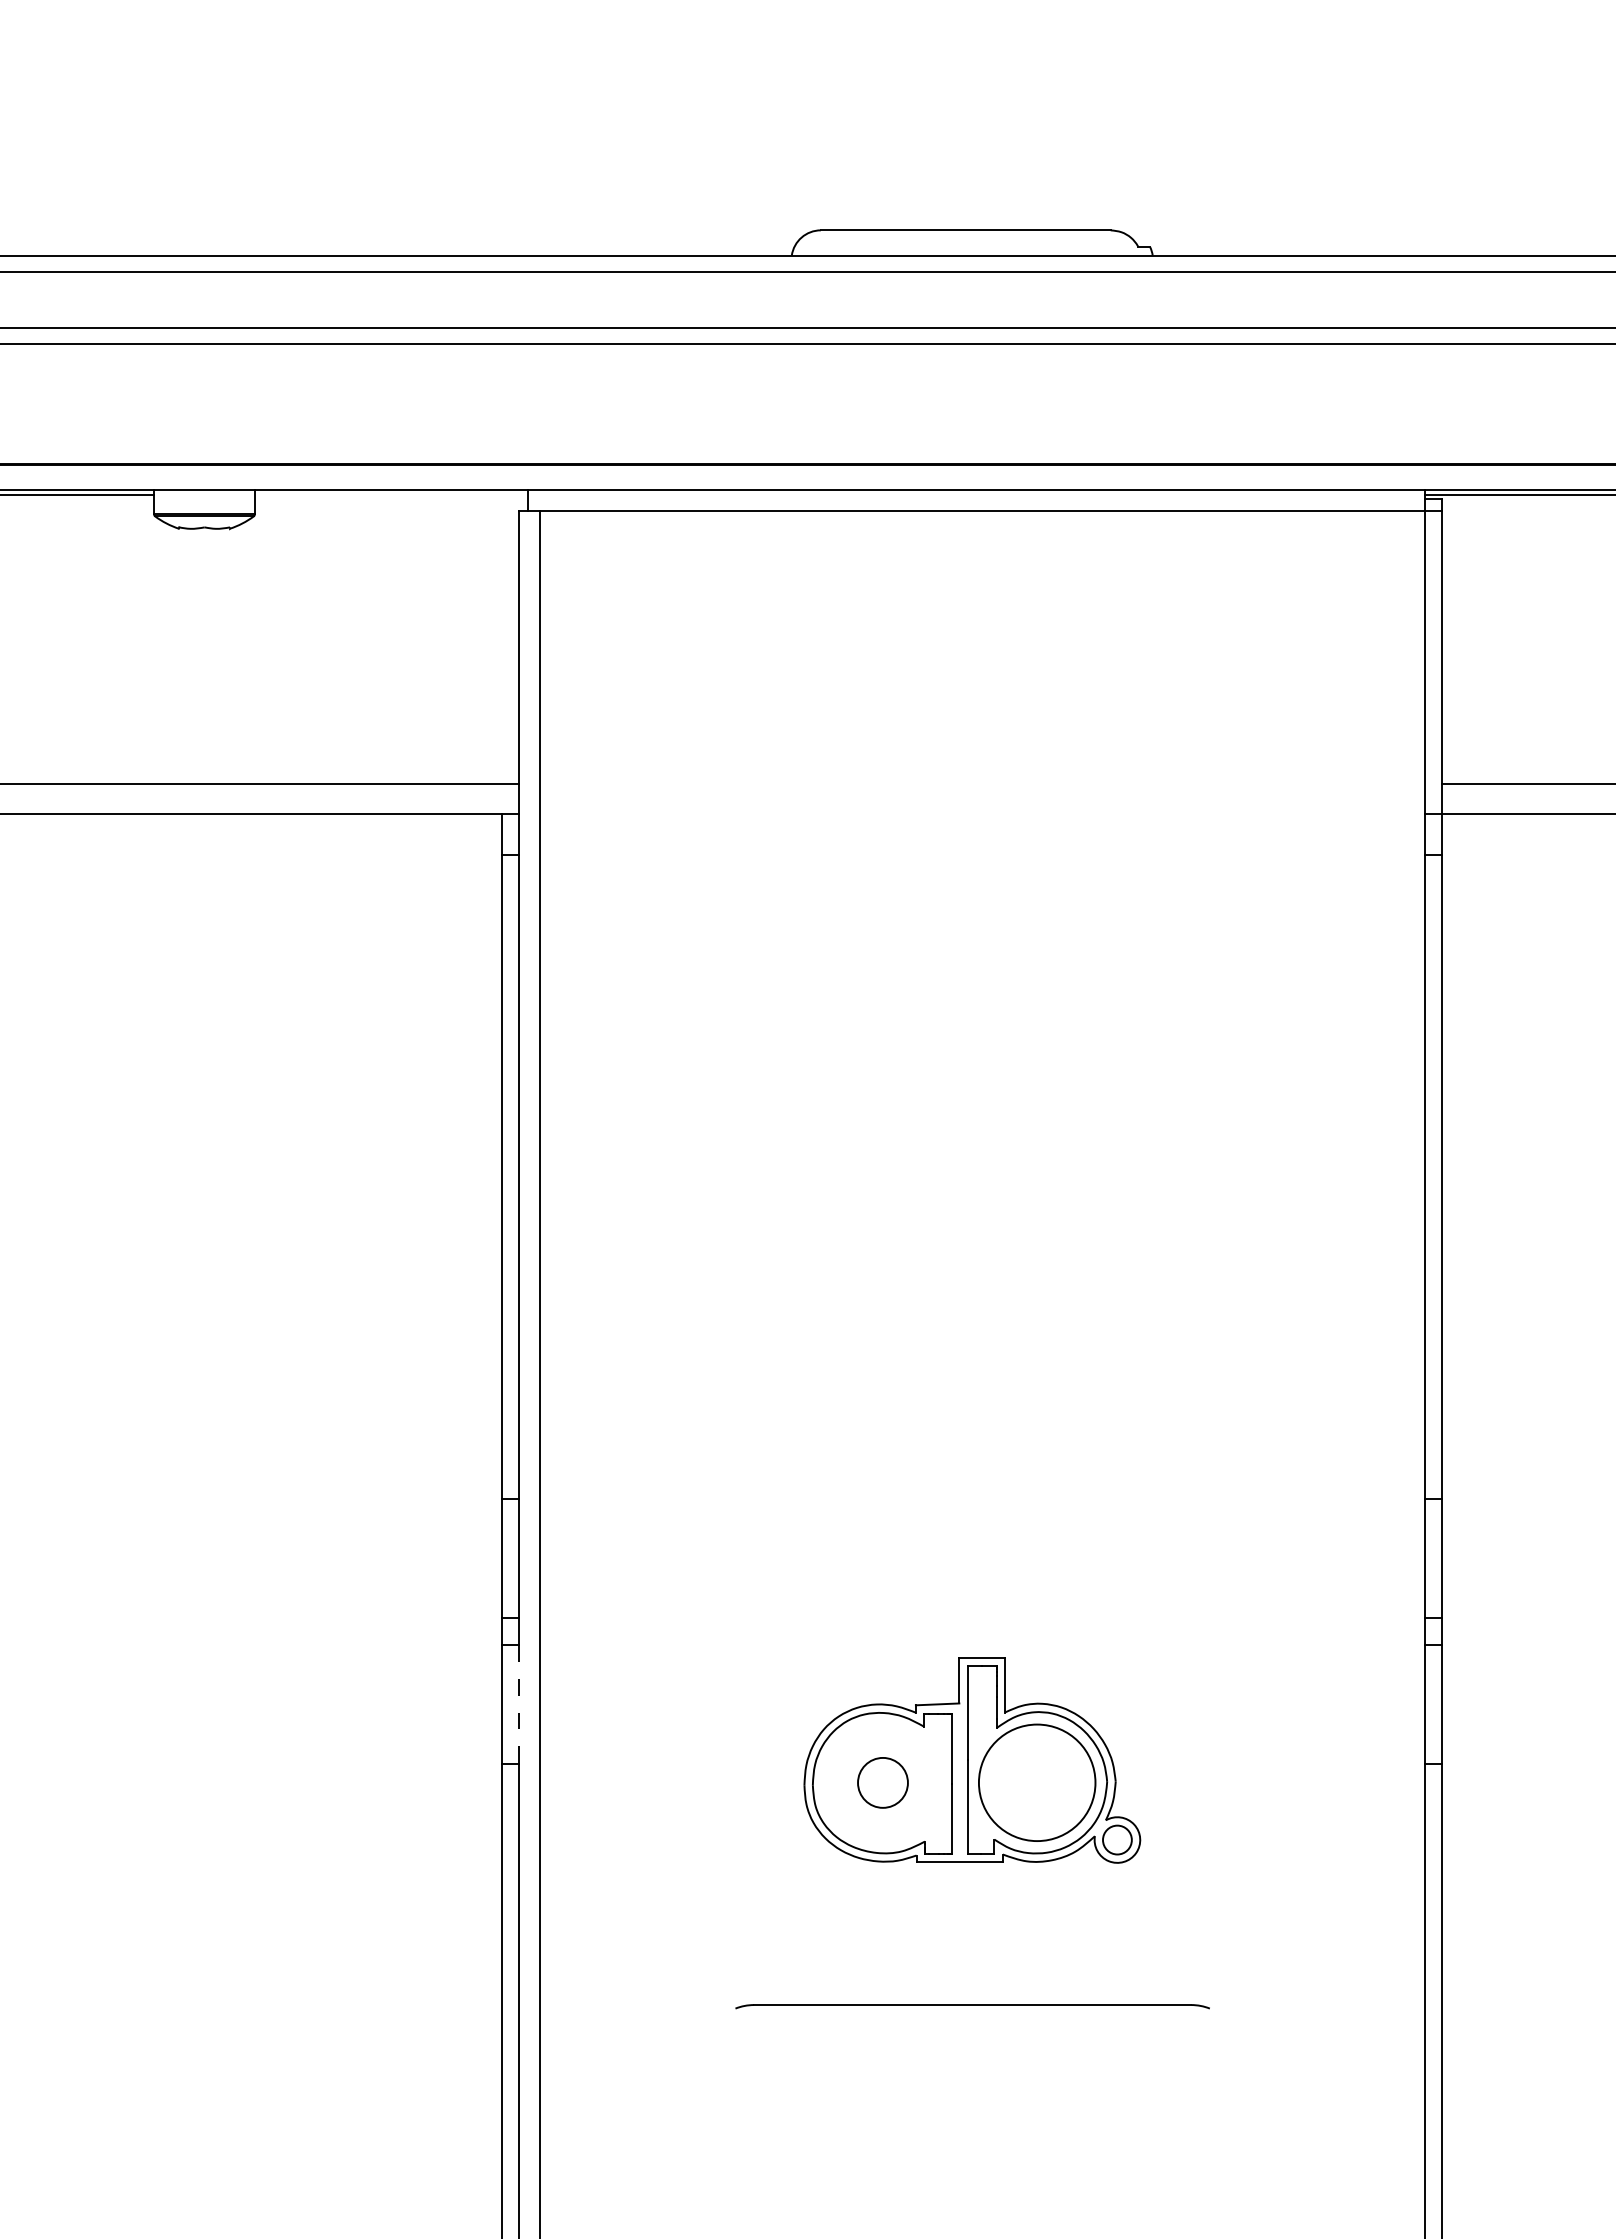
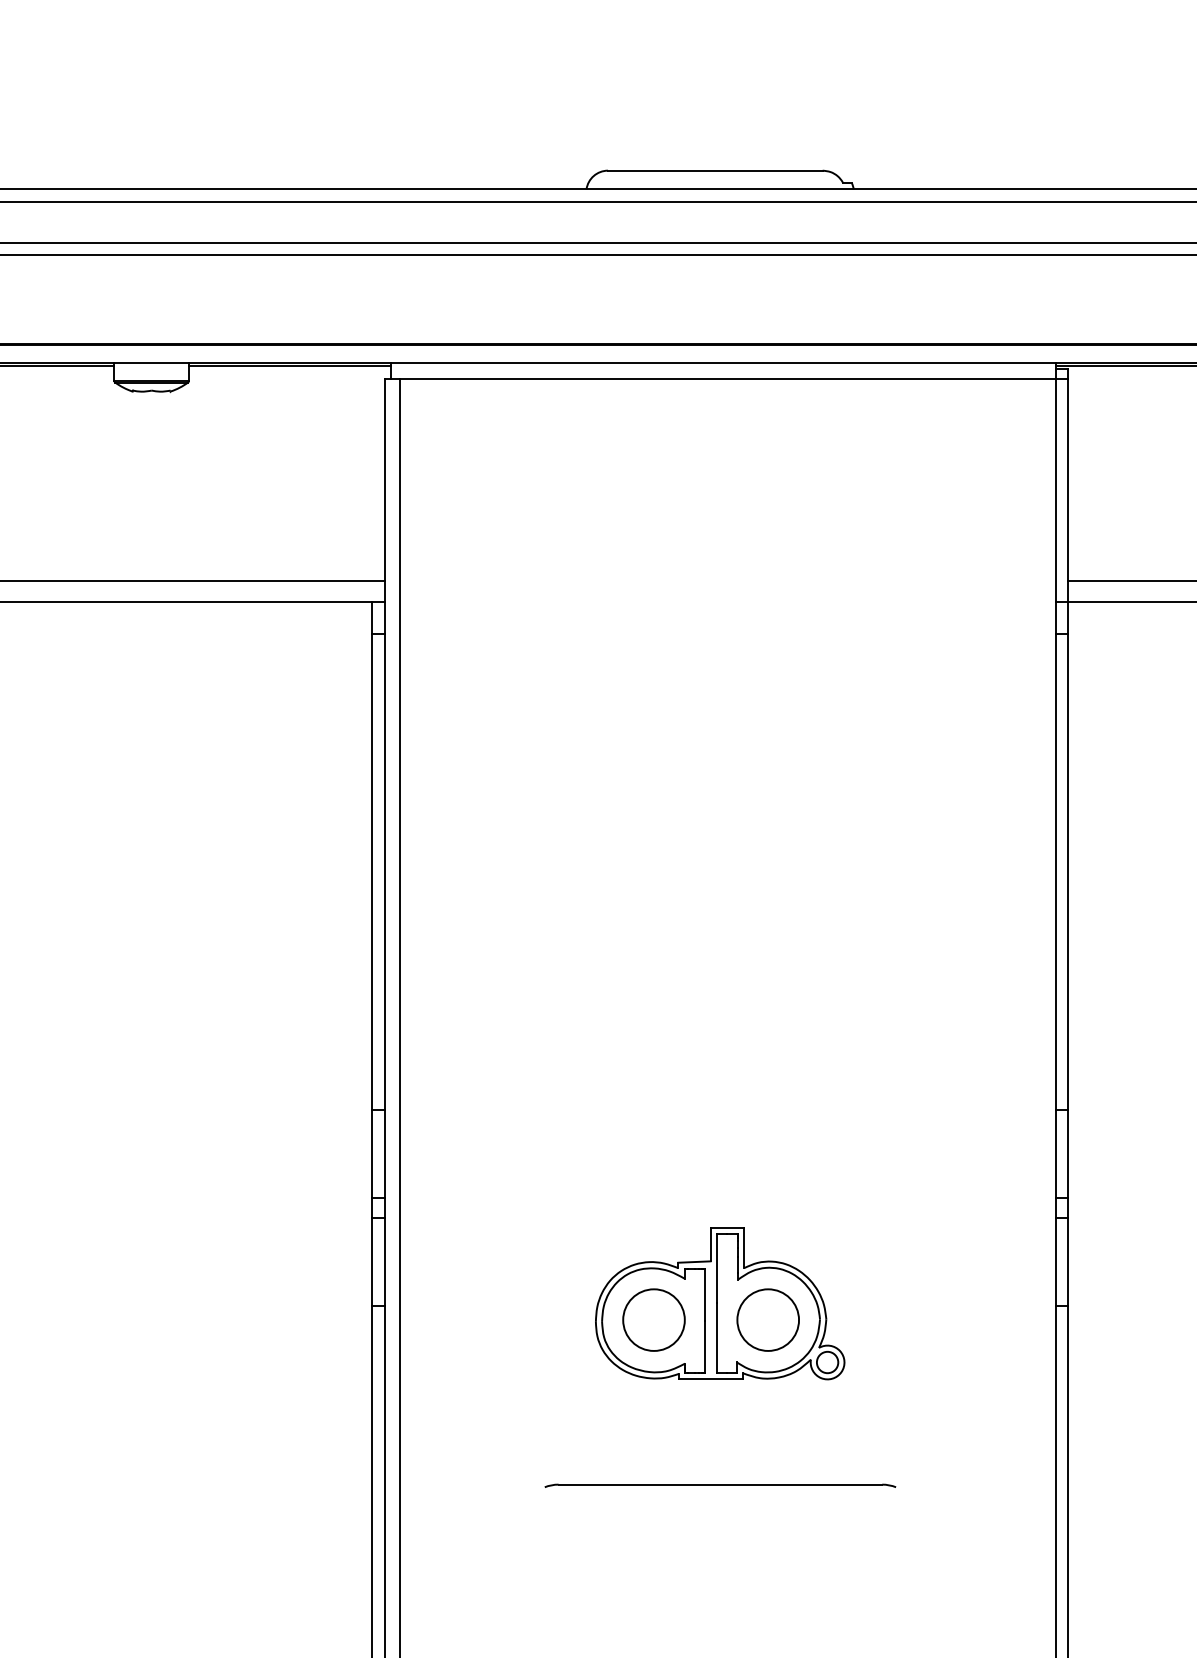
line: (390, 494) -> (289, 366), added
line: (519, 1705) -> (384, 1262), dashed -> solid
circle: (882, 1782) -> (653, 1319), size x1.67
circle: (1036, 1782) -> (767, 1319), size x0.71

